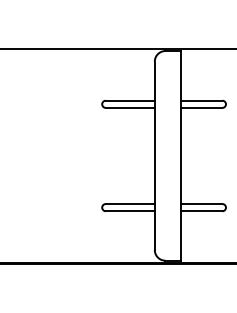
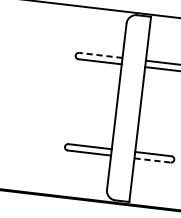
line: (130, 100) -> (101, 55), solid -> dashed
line: (201, 211) -> (152, 160), solid -> dashed

